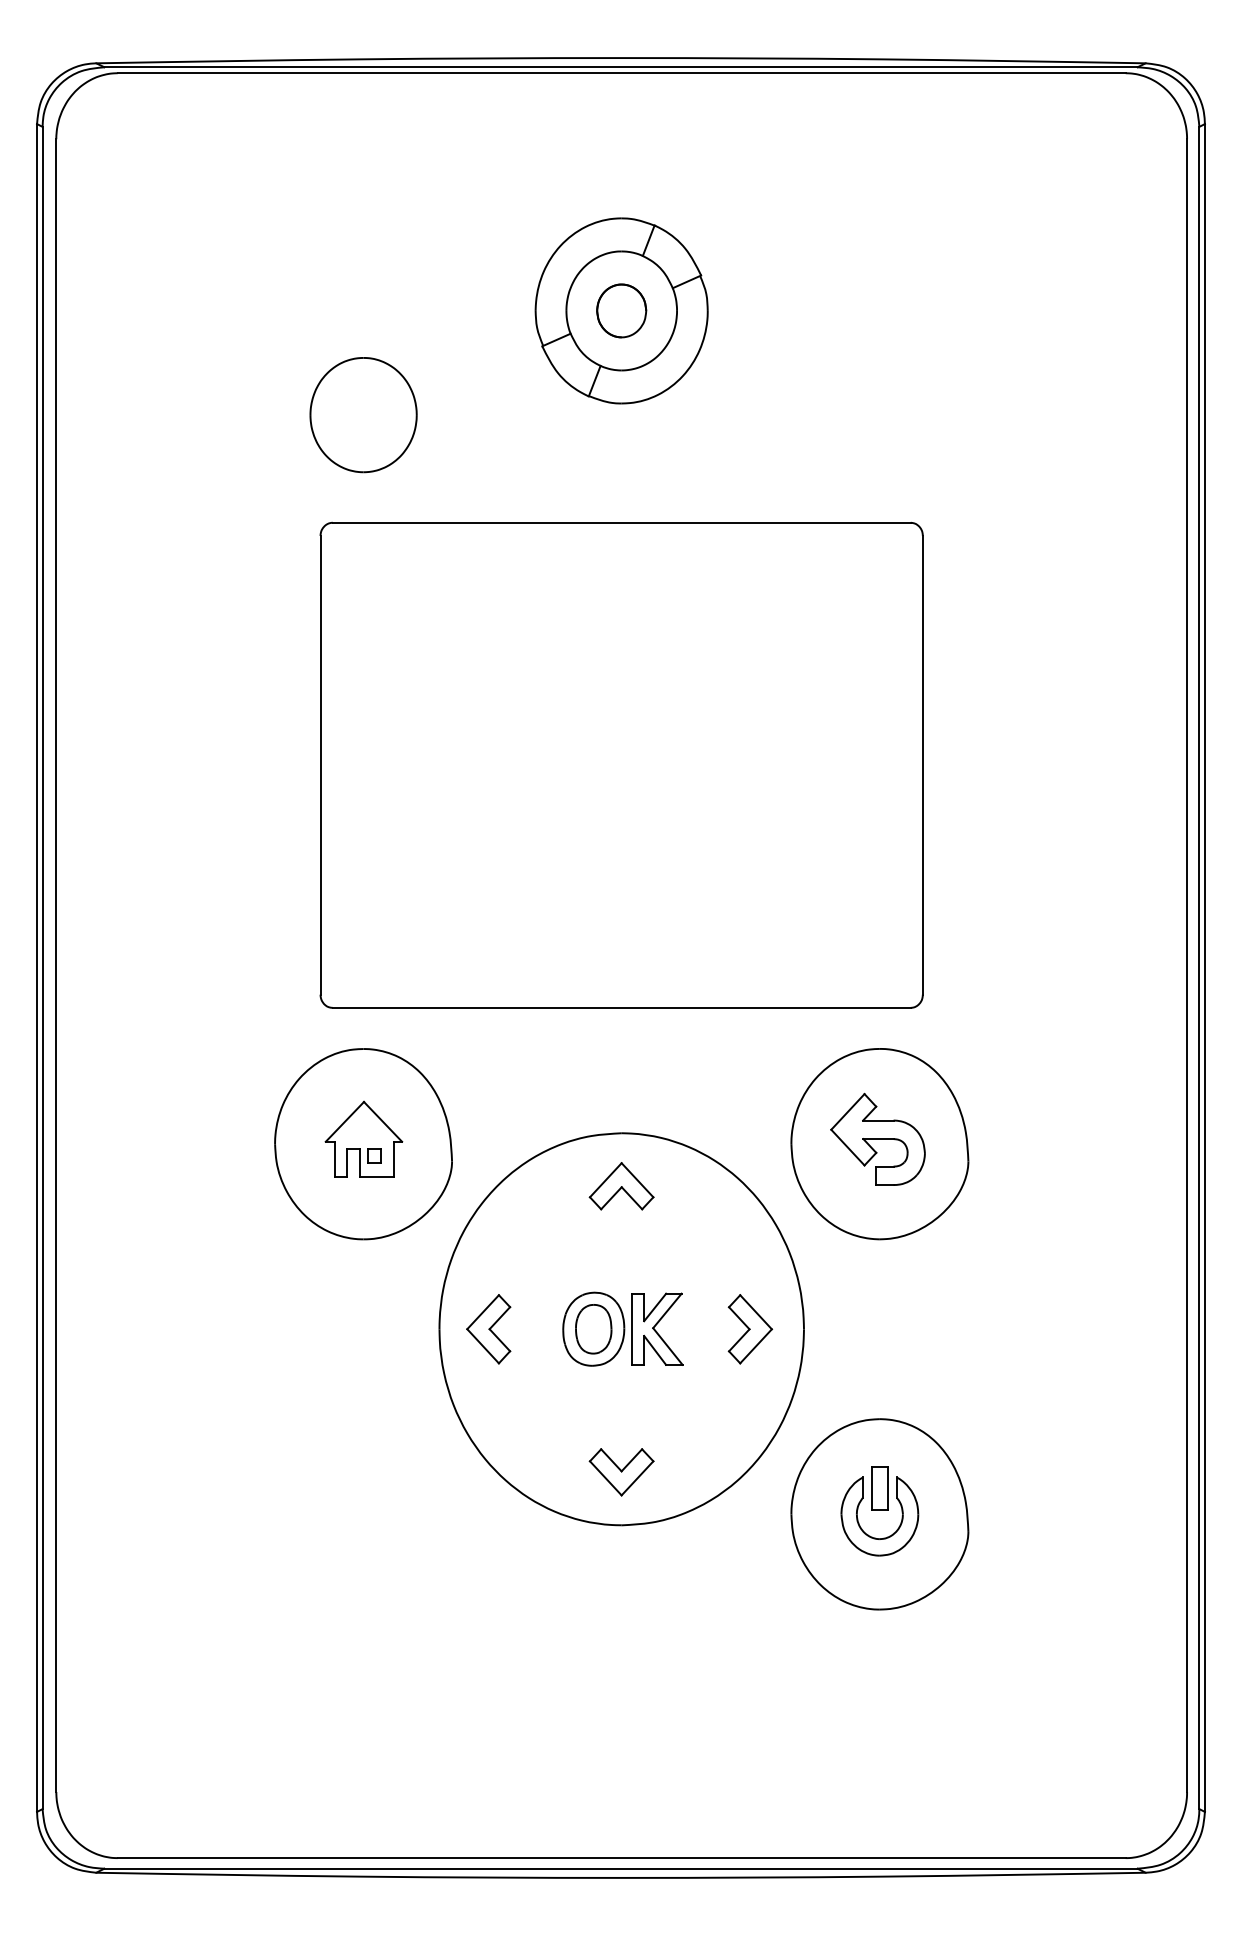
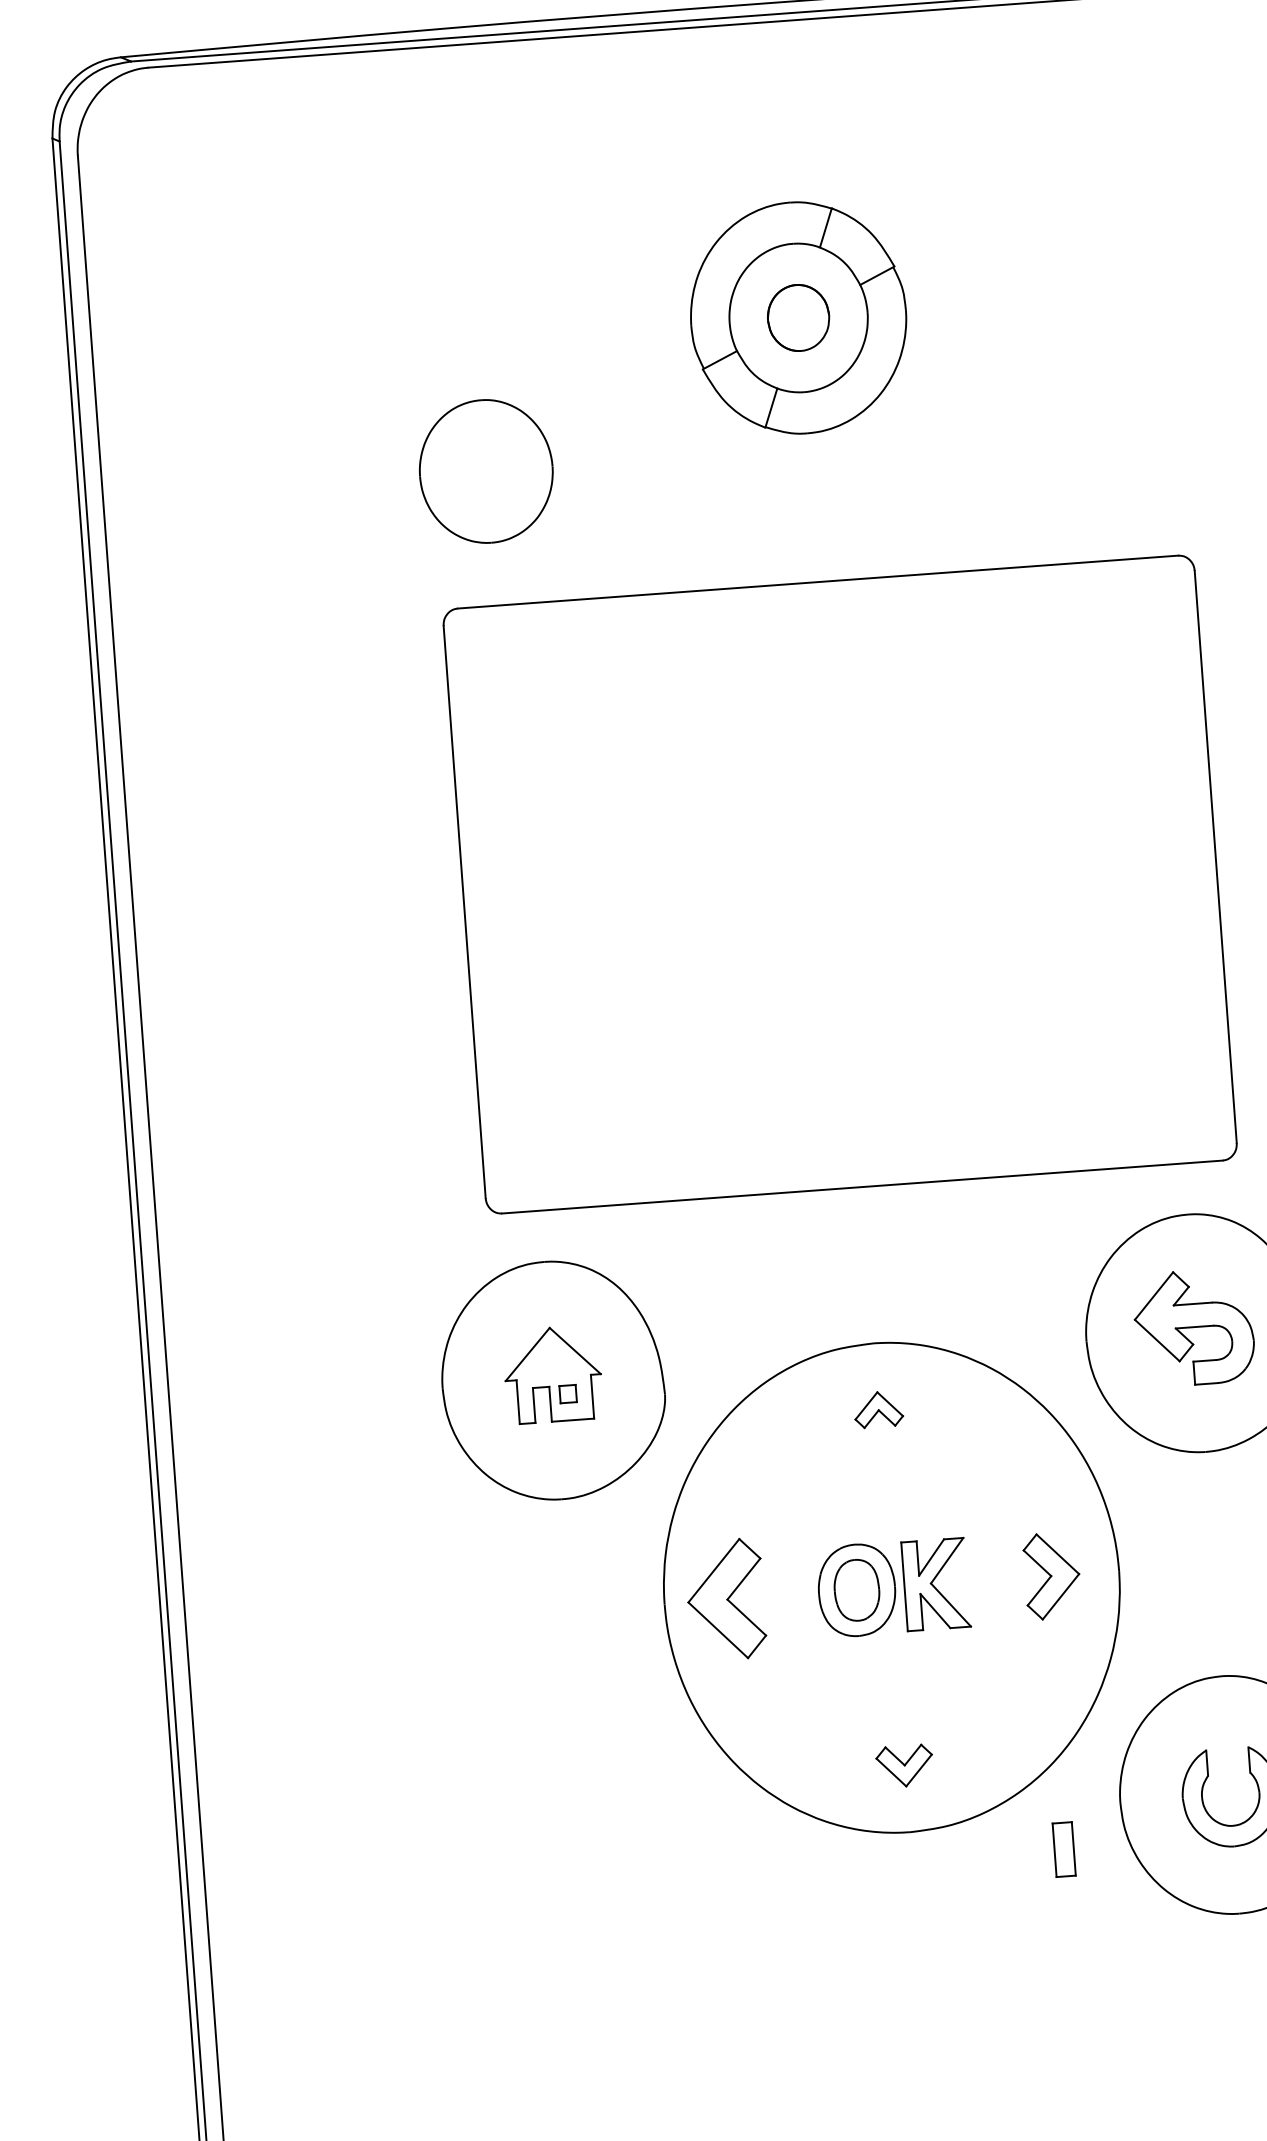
part: (621, 1186) -> (878, 1409), size x0.6
part: (488, 1329) -> (725, 1600), size x1.4
part: (621, 1472) -> (904, 1766), size x0.7
part: (879, 1488) -> (1063, 1849), moved

